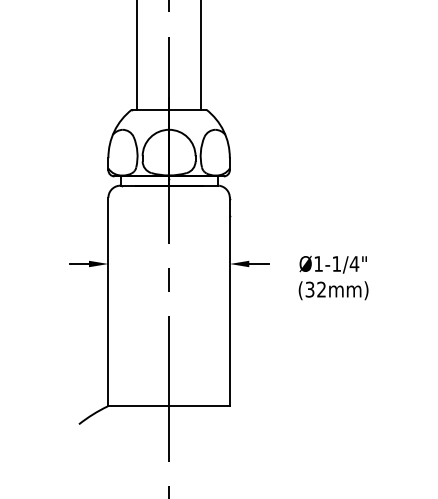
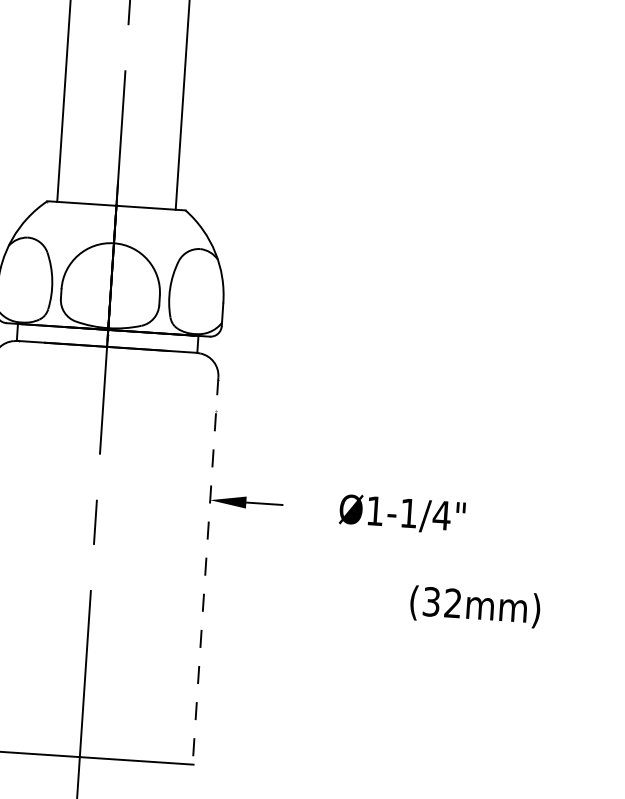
text: (333, 290) -> (475, 606), moved
line: (229, 302) -> (204, 571), solid -> dashed

